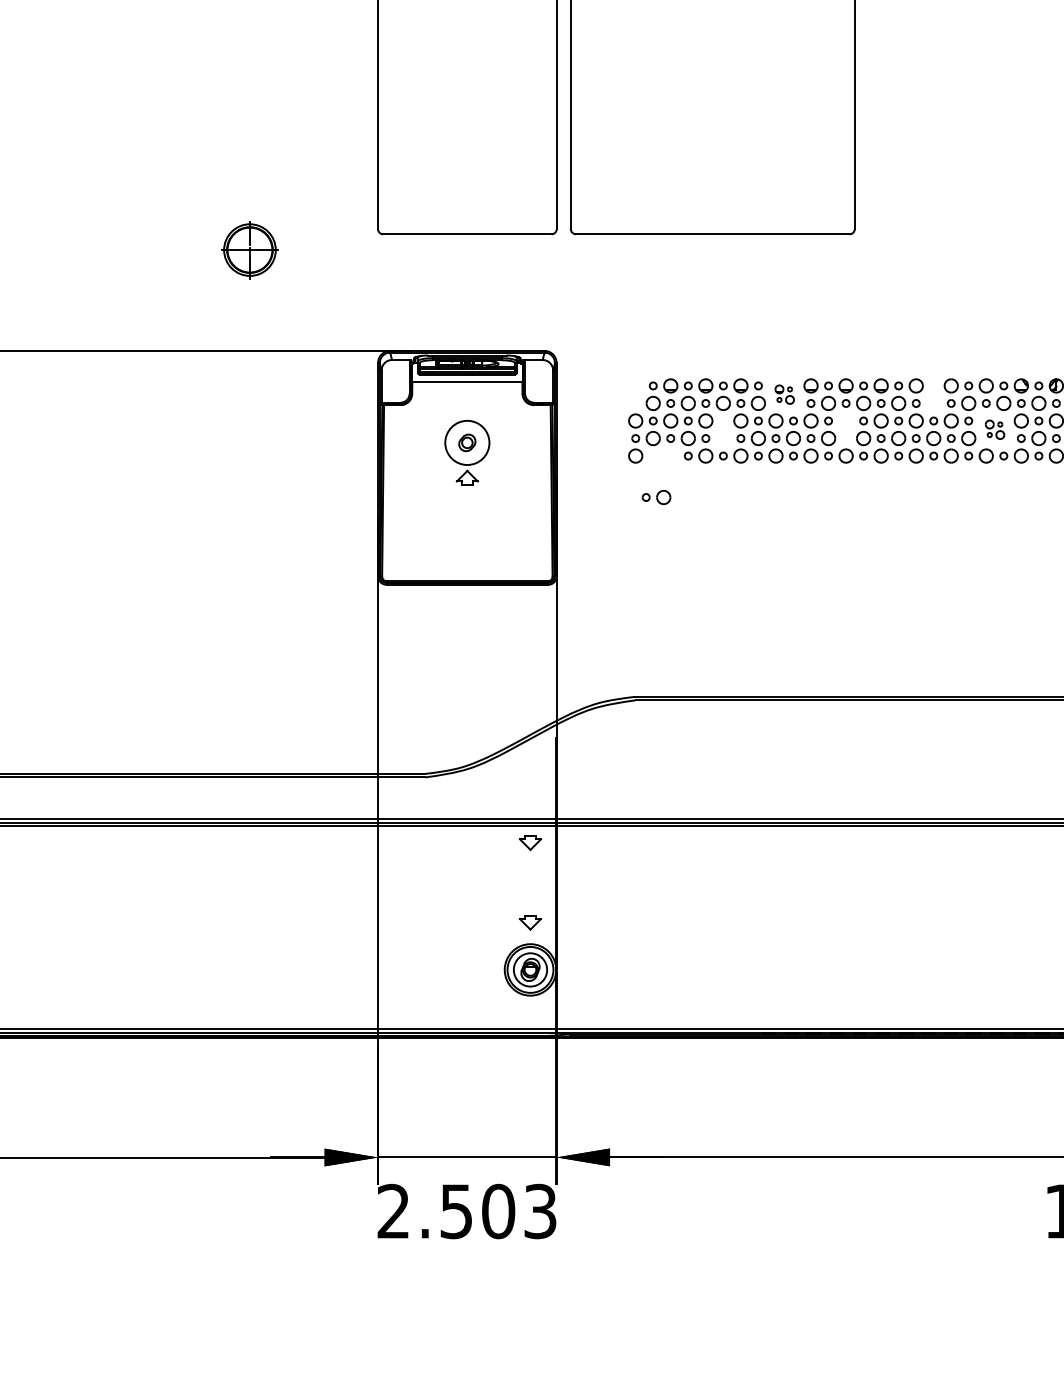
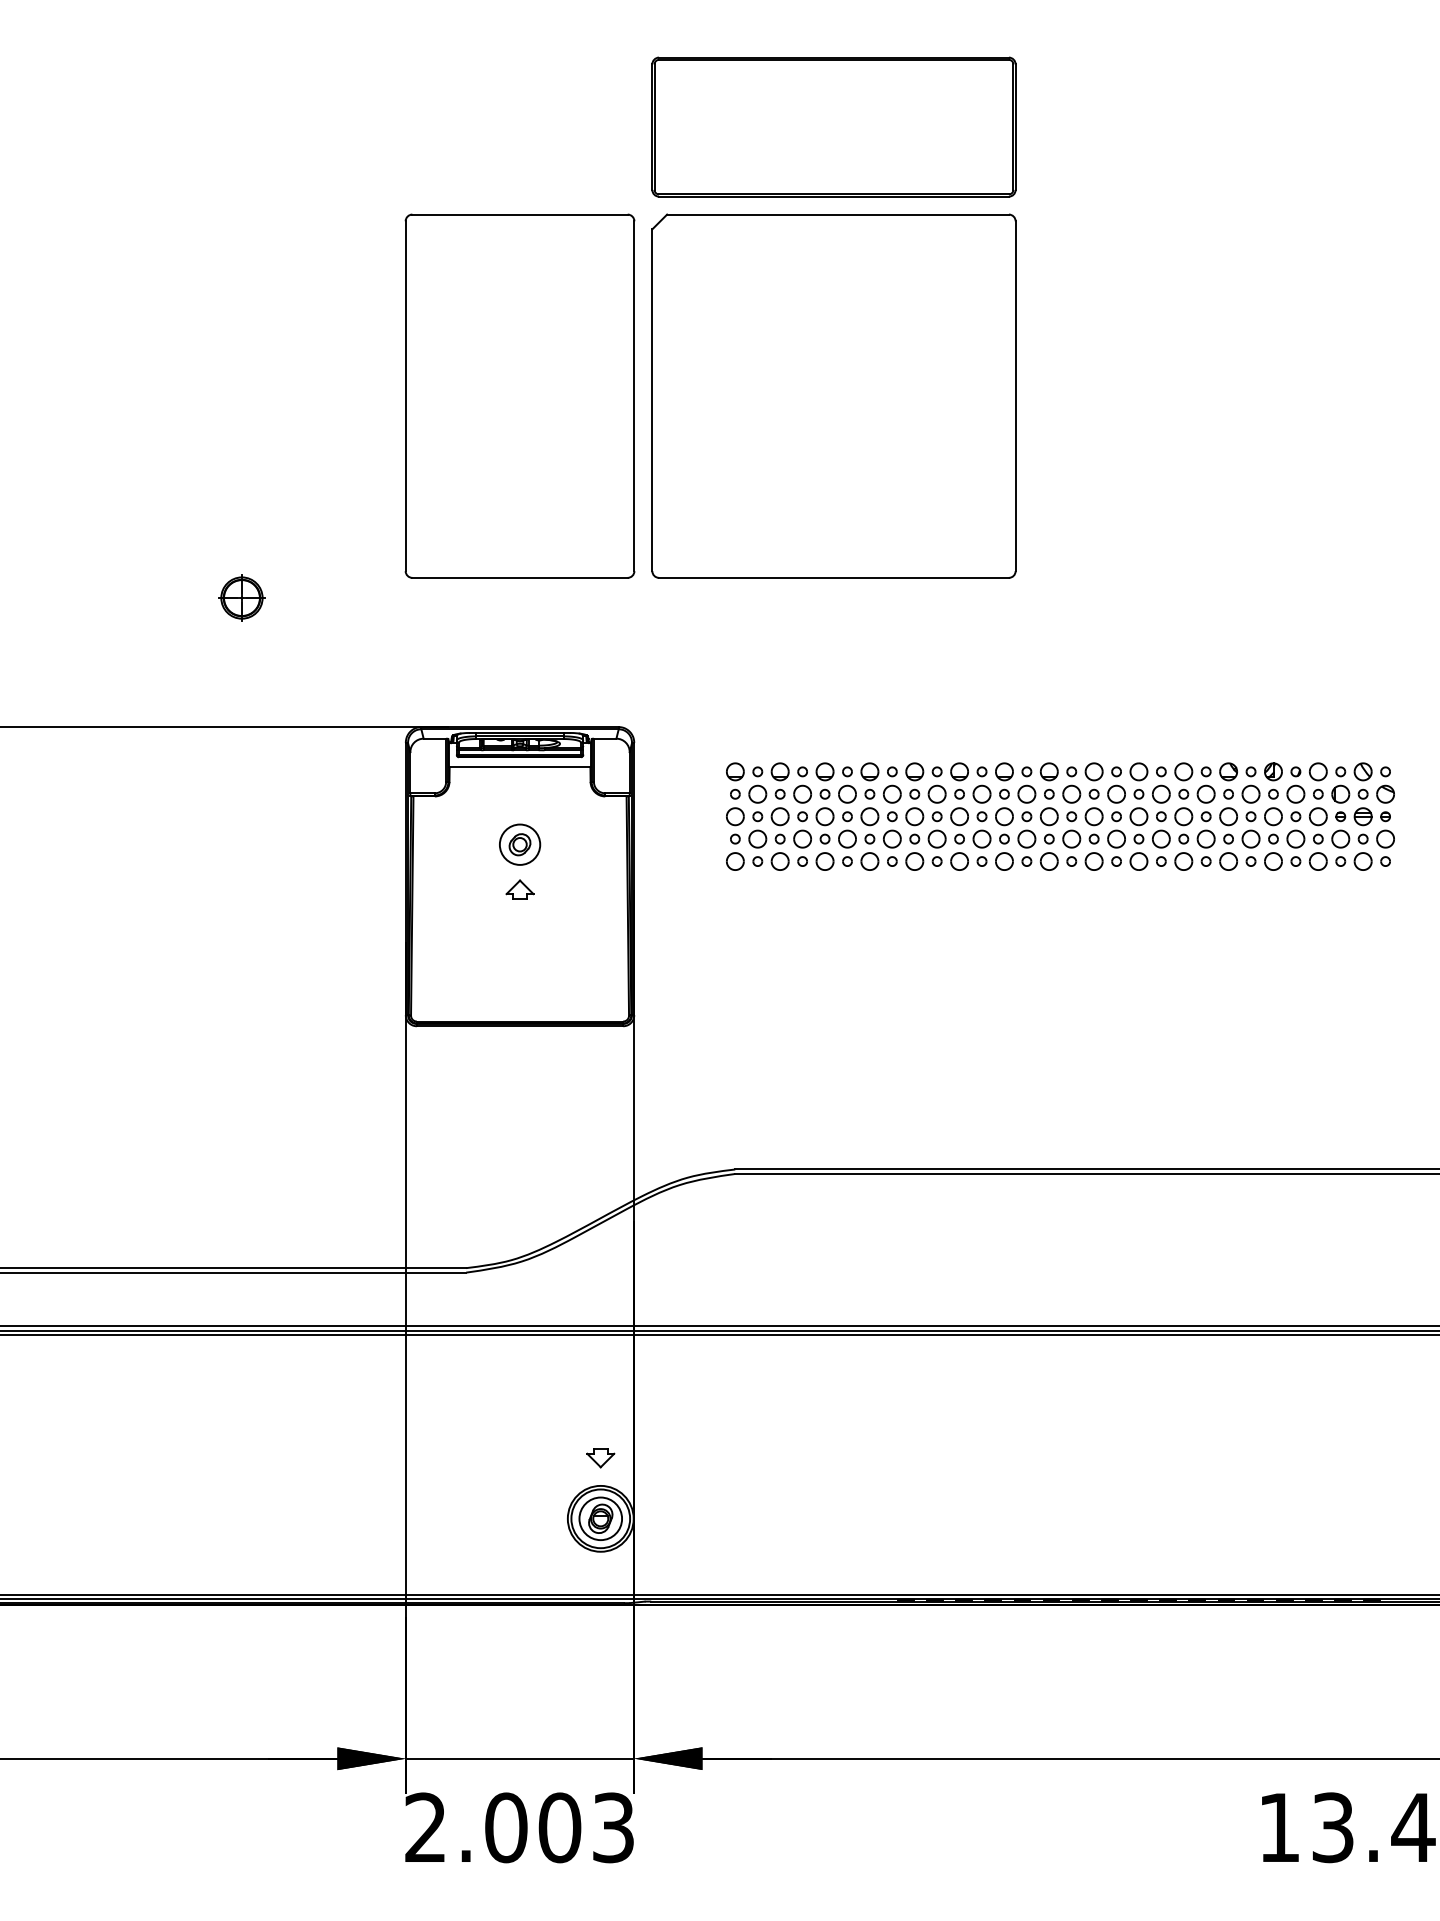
part: (249, 249) -> (241, 597), size x0.62
part: (635, 392) -> (735, 780), added
part: (784, 394) -> (925, 782), size x1.67
part: (933, 395) -> (1116, 784), added
part: (846, 427) -> (1004, 825), added
part: (994, 429) -> (1194, 827), size x1.67
part: (723, 431) -> (847, 829), added
circle: (466, 442) -> (519, 844), size x0.71
part: (656, 497) -> (770, 861), moved
part: (530, 843) -> (600, 1356), removed
text: (456, 1211) -> (506, 1827), 2.503 -> 2.003

